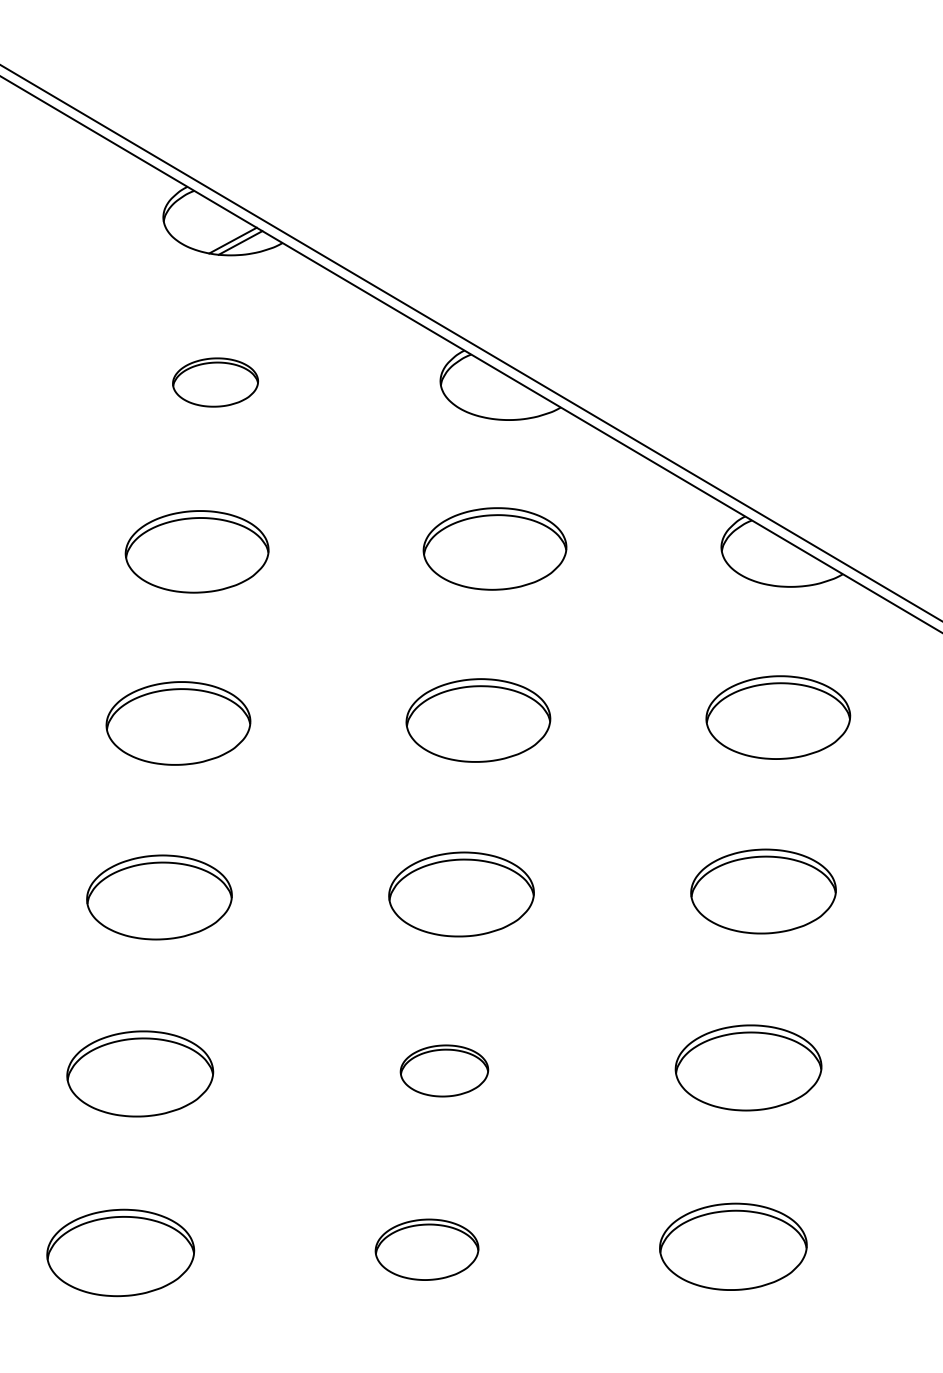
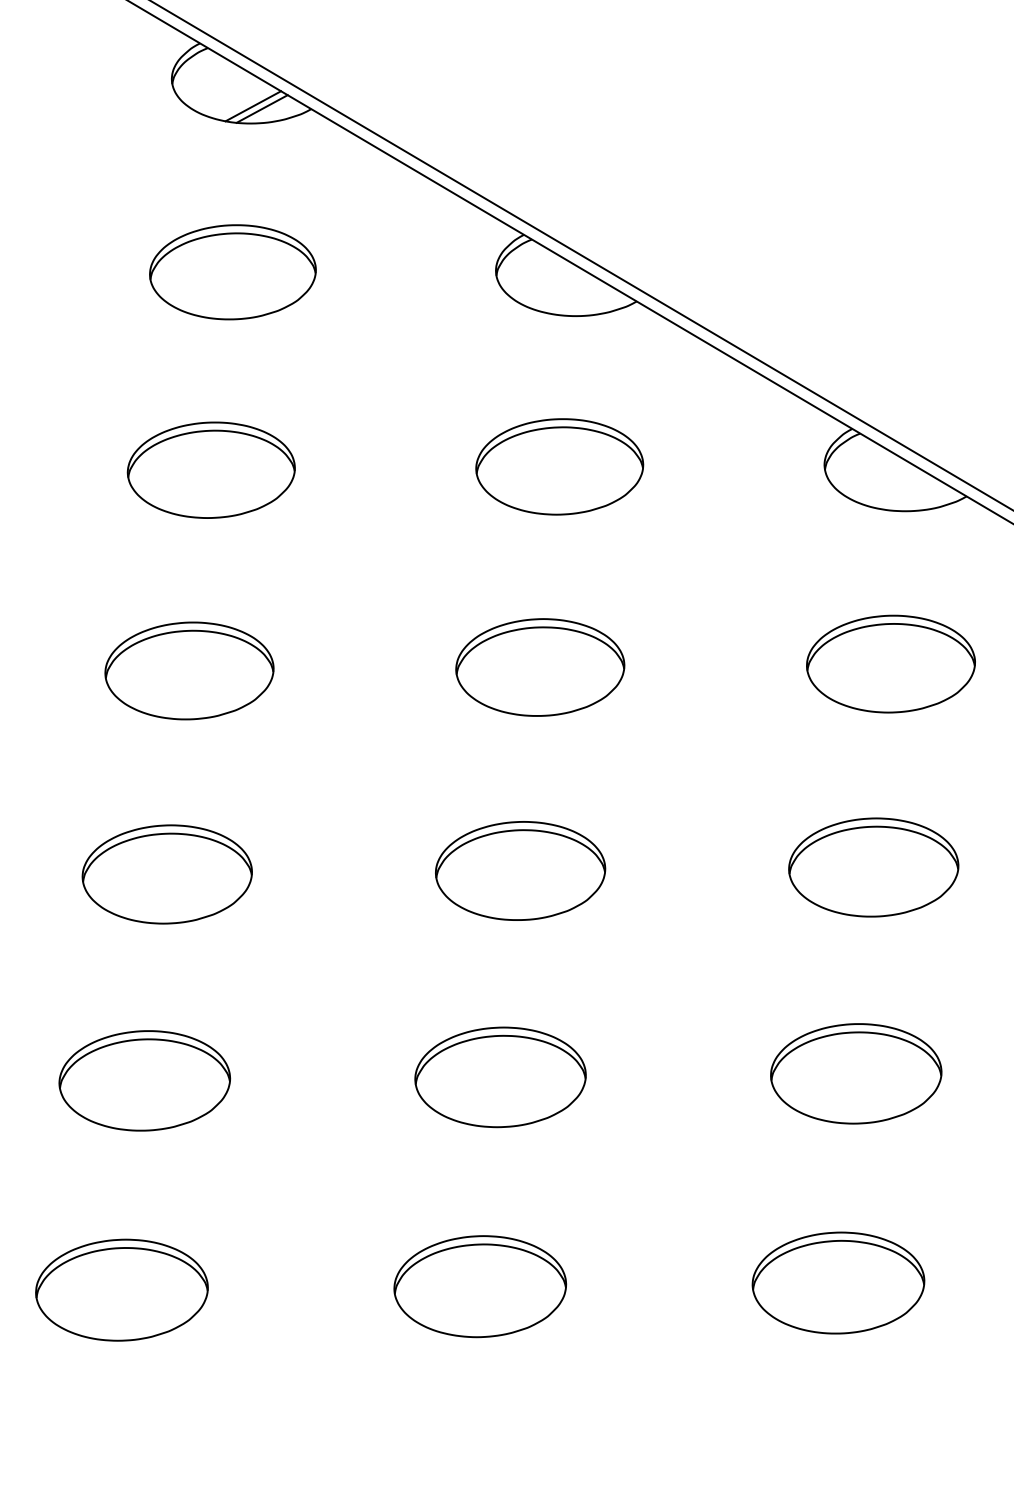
part: (215, 382) -> (232, 272), size x1.67
part: (444, 1070) -> (500, 1076), size x1.67
part: (426, 1249) -> (479, 1286), size x1.43

